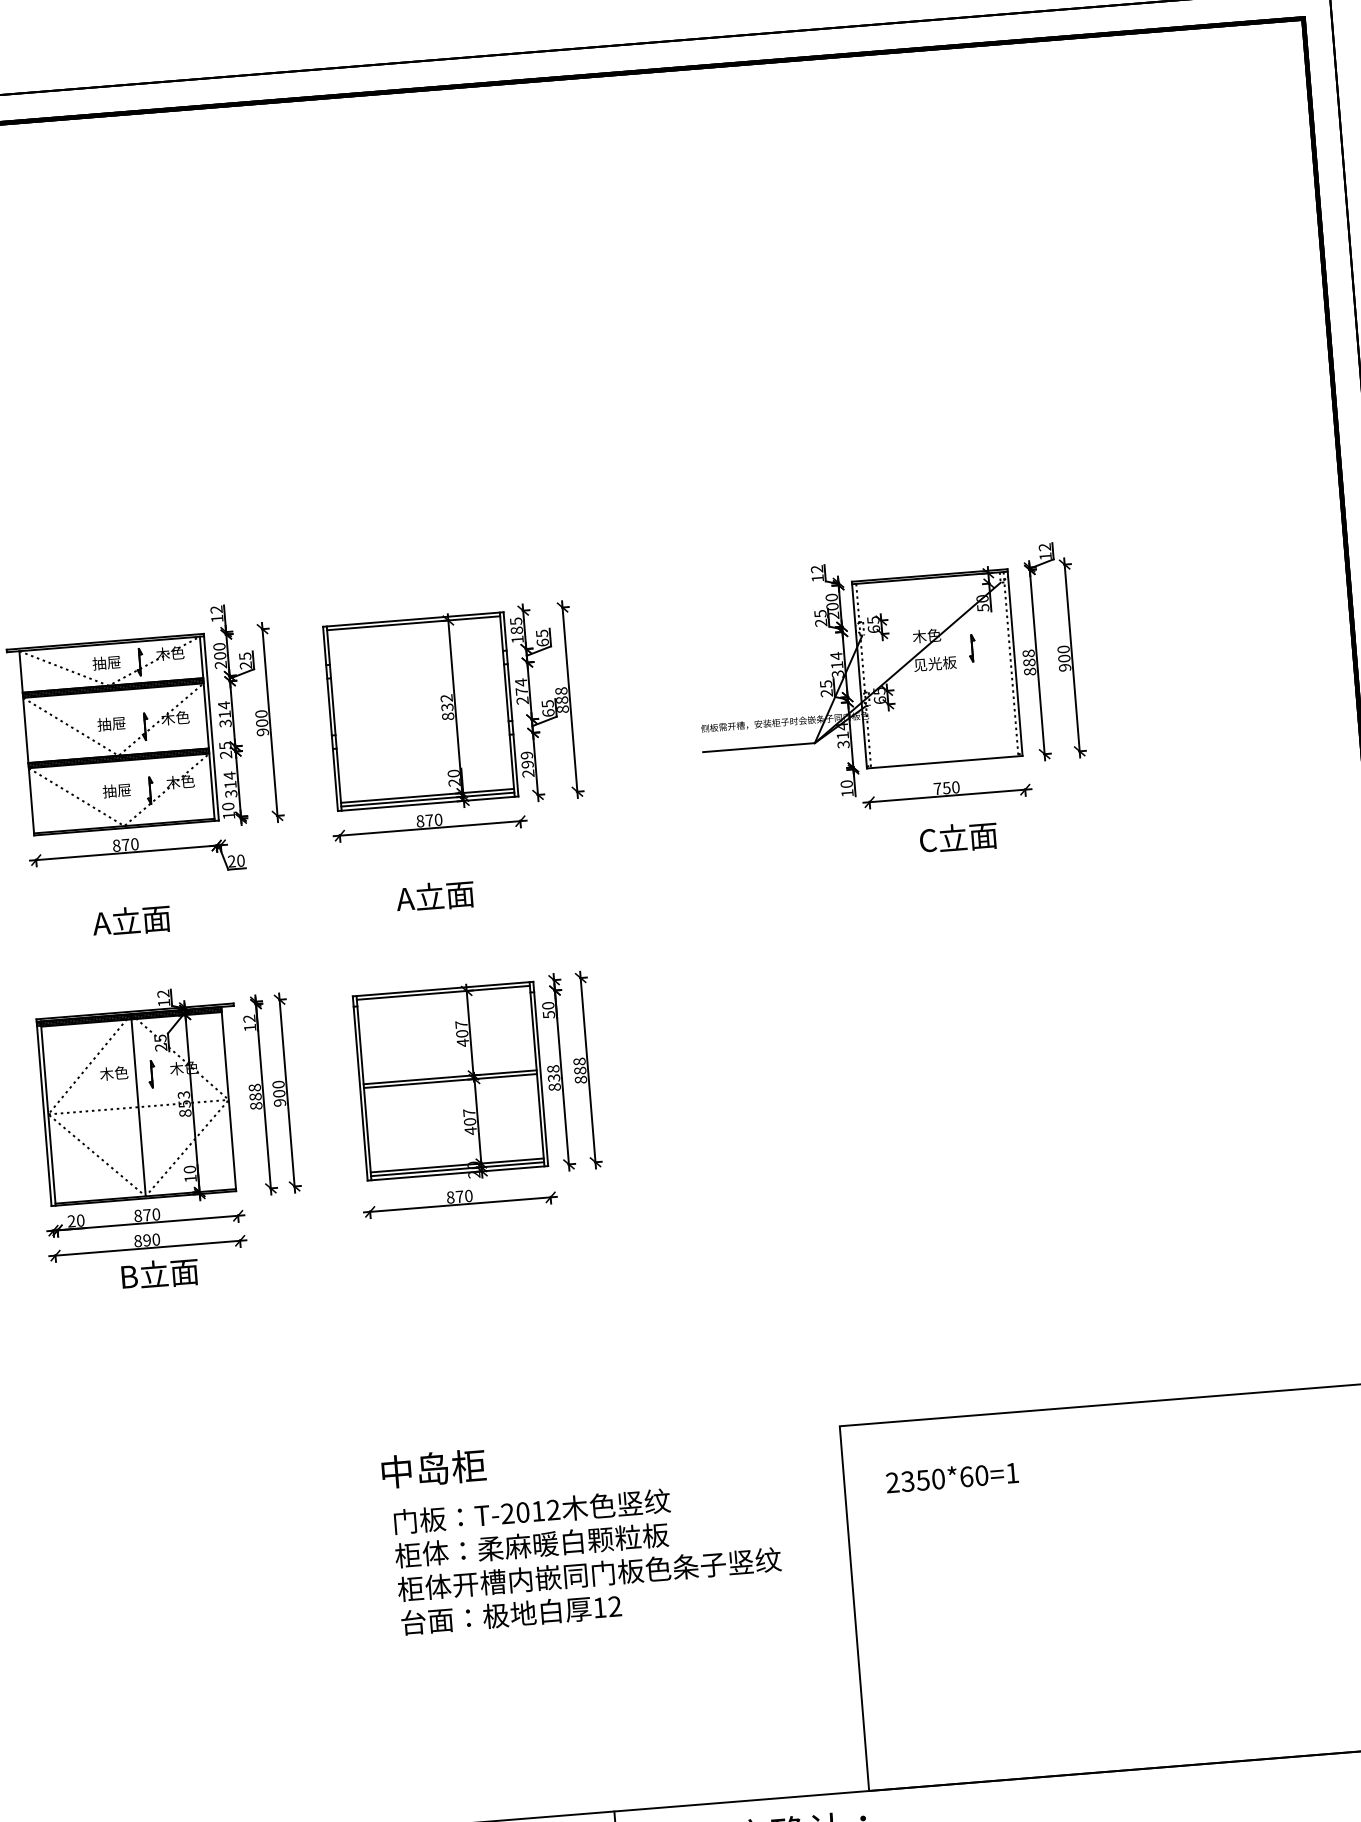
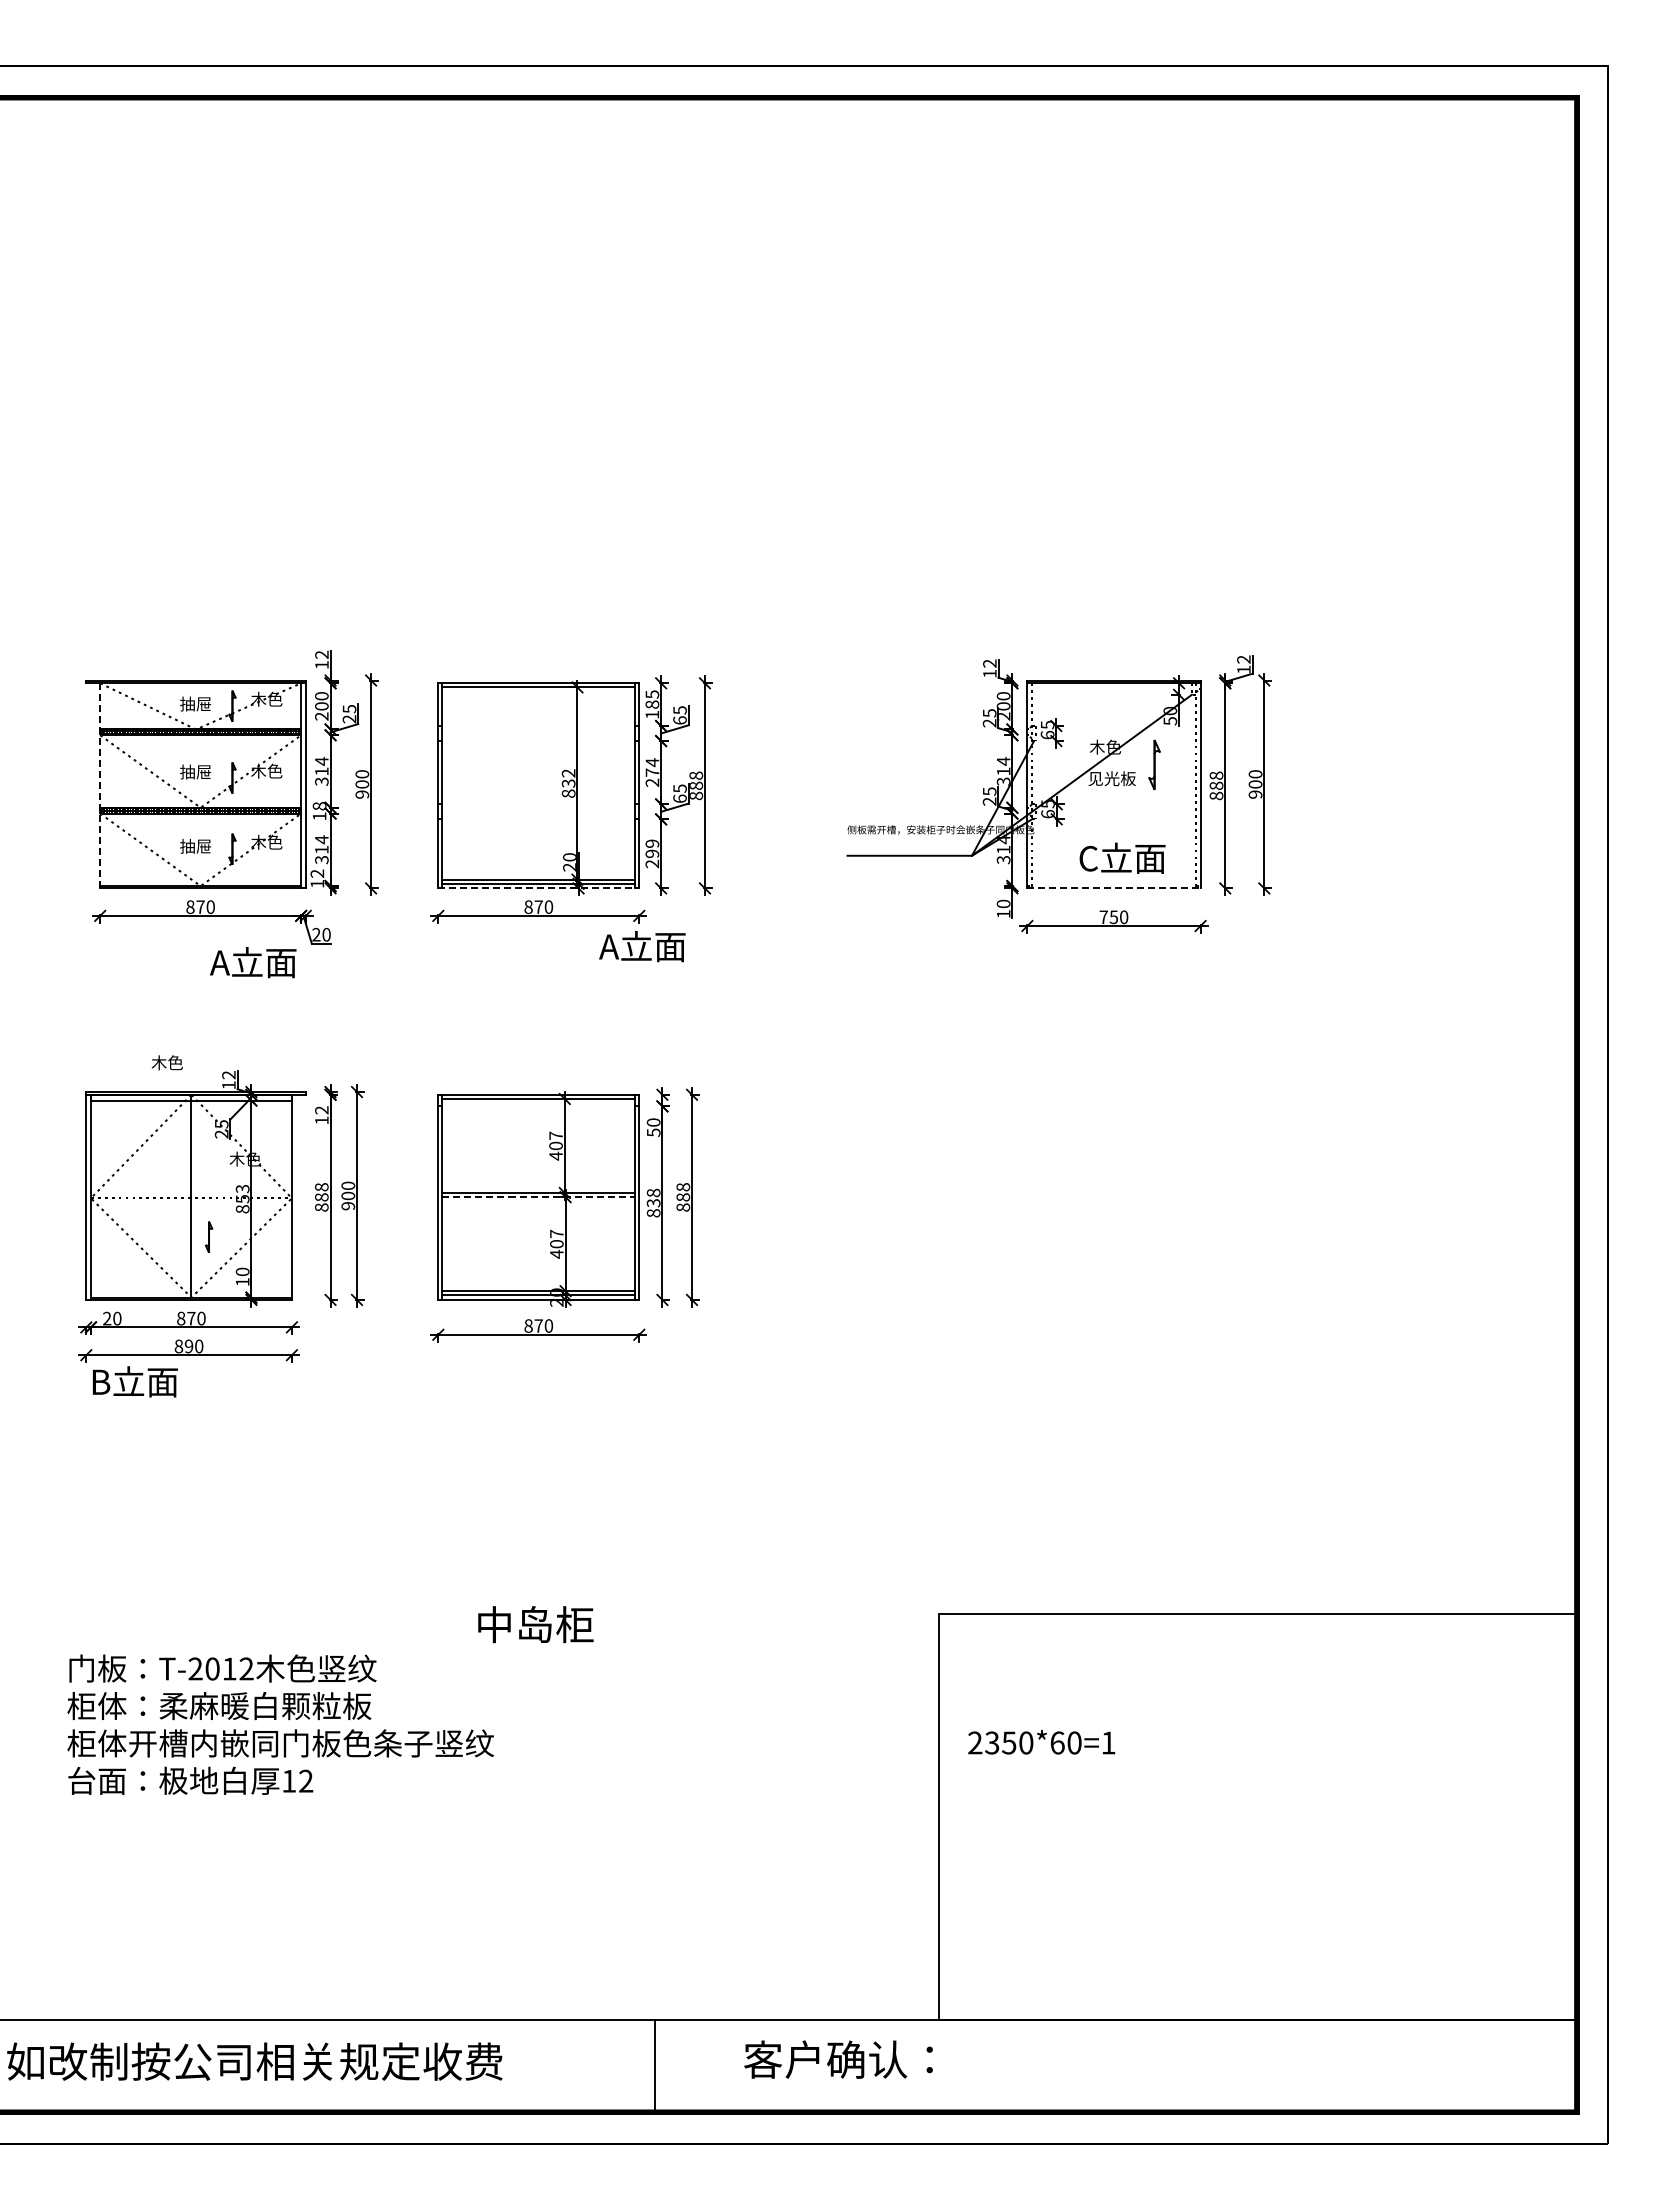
part: (972, 647) -> (1154, 764), size x1.6
line: (27, 742) -> (100, 785), solid -> dashed
text: (225, 750) -> (319, 811), 25 -> 18
line: (945, 762) -> (1114, 888), solid -> dashed
line: (428, 803) -> (539, 888), solid -> dashed
text: (228, 806) -> (317, 873), 10 -> 12
text: (958, 837) -> (1122, 857), moved
text: (435, 896) -> (642, 946), moved
text: (131, 920) -> (253, 962), moved
hatch: (128, 1016) -> (188, 1097), removed
text: (113, 1073) -> (166, 1062), moved
part: (151, 1073) -> (208, 1236), moved
line: (451, 1081) -> (539, 1197), solid -> dashed
text: (160, 1273) -> (135, 1381), moved
text: (433, 1468) -> (535, 1624), moved
text: (952, 1477) -> (1041, 1742), moved
text: (587, 1557) -> (280, 1724), moved

